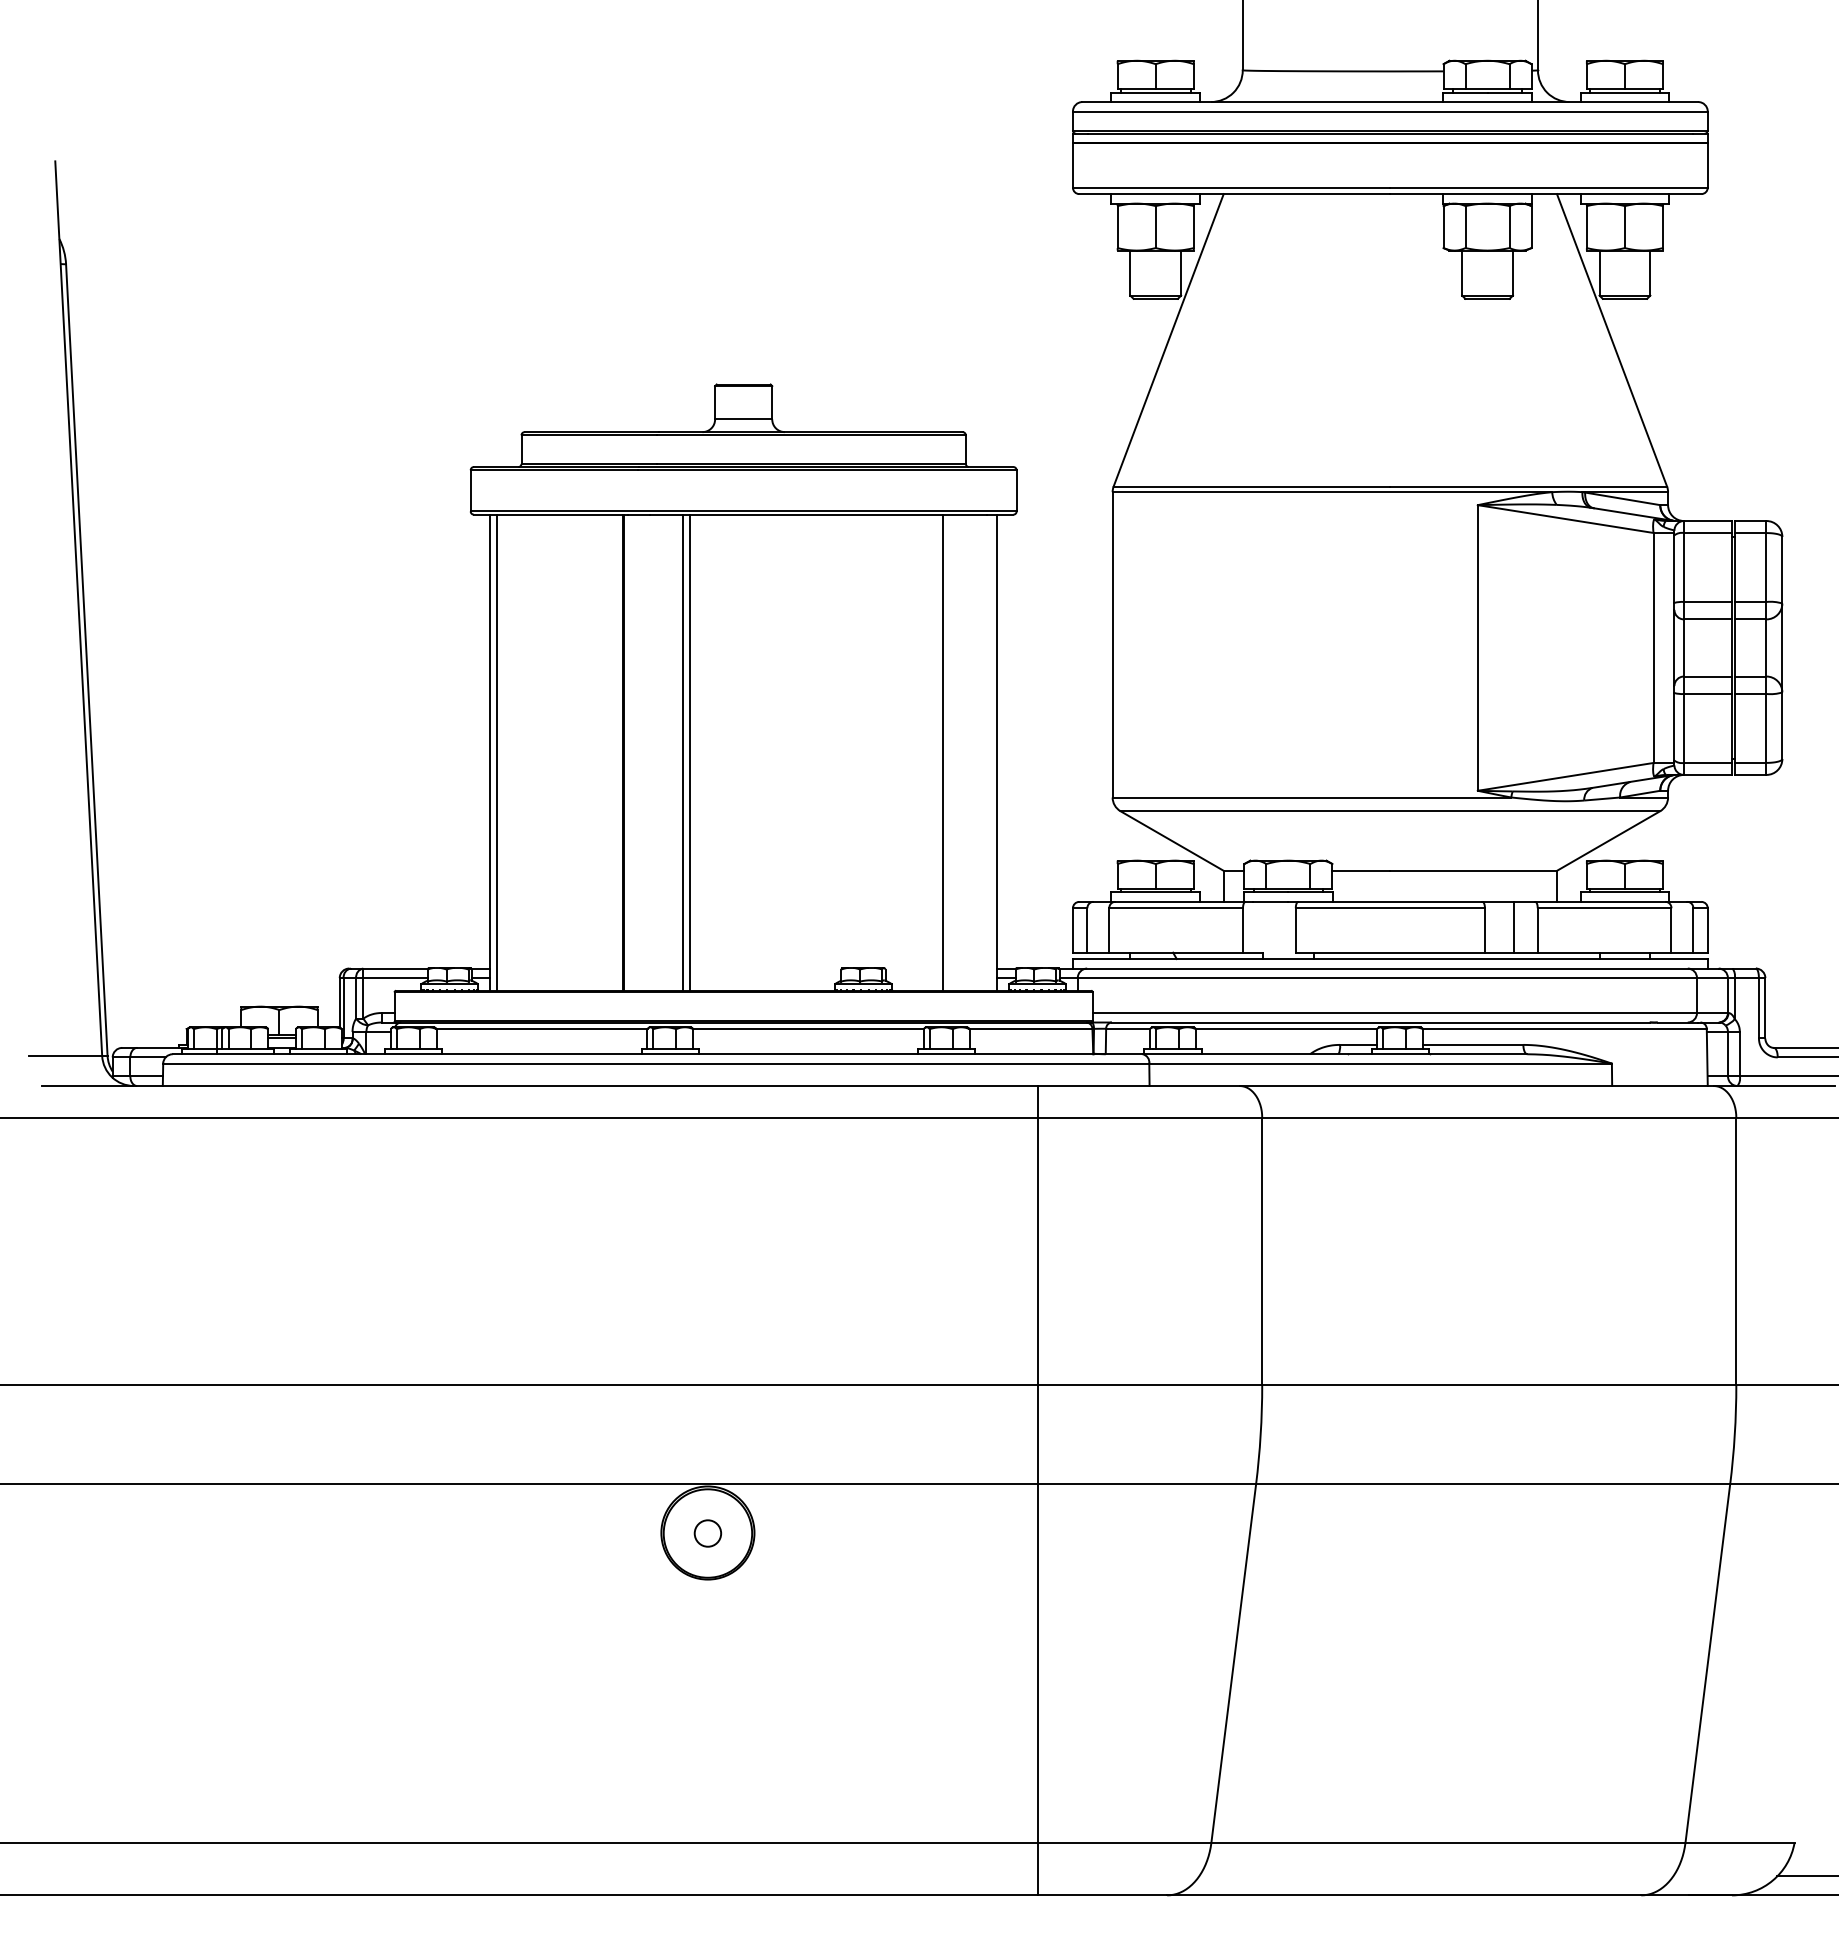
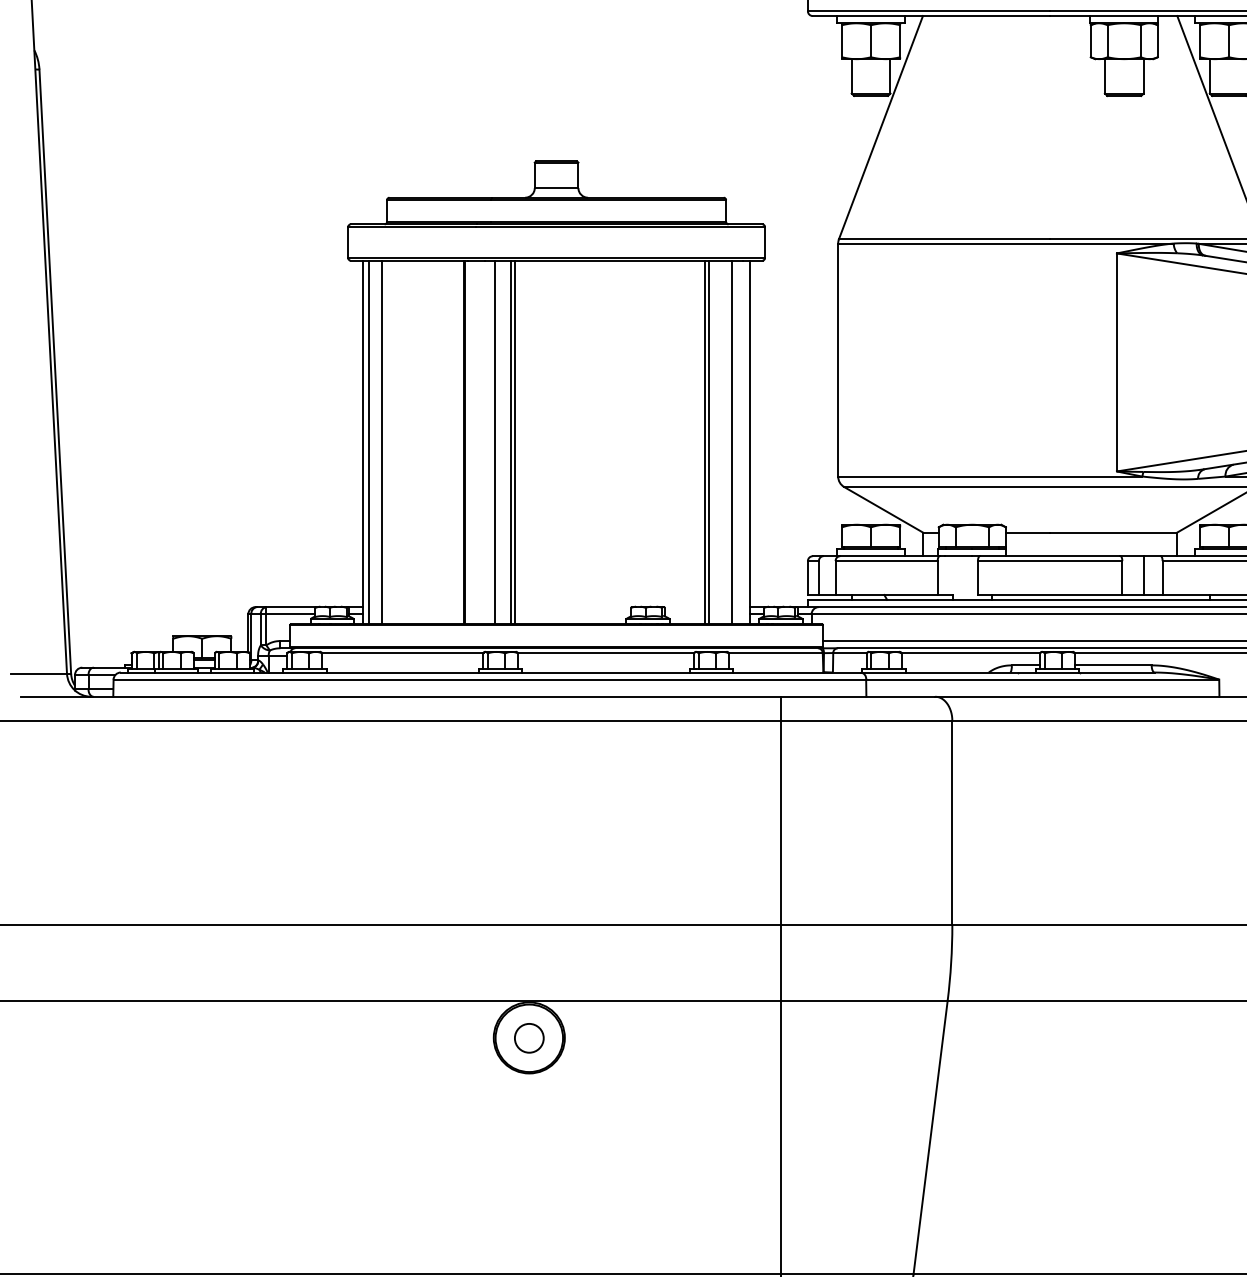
line: (515, 752) -> (382, 442), added
line: (662, 752) -> (494, 442), added
line: (937, 752) -> (704, 442), added
line: (973, 752) -> (732, 442), added
circle: (707, 1533) -> (528, 1038), size x1.43

